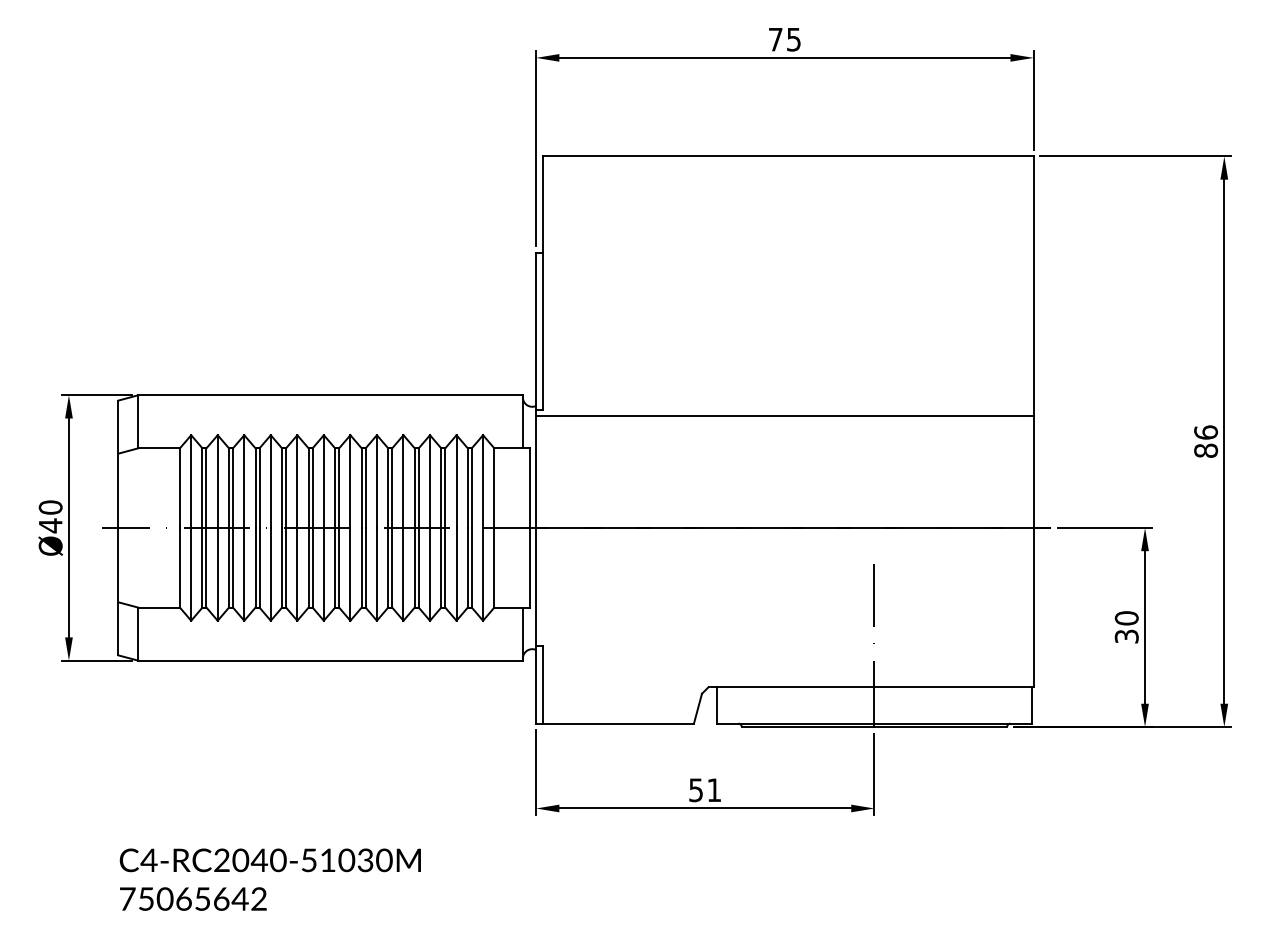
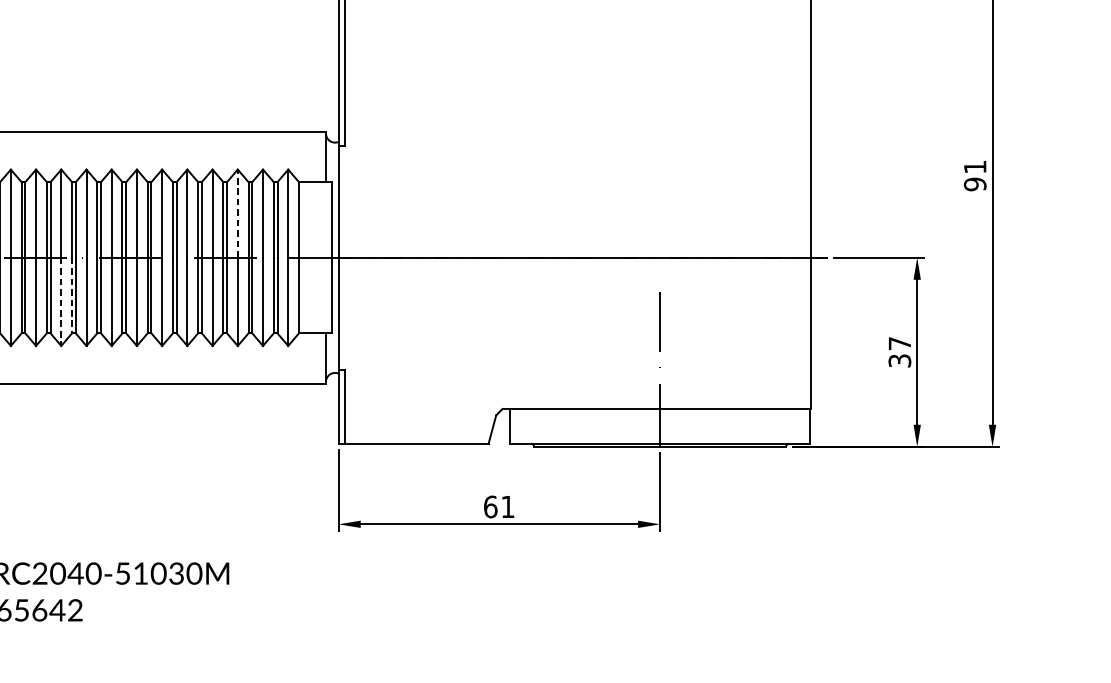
line: (784, 416) -> (574, 151), removed
text: (1206, 441) -> (975, 175), 86 -> 91
line: (430, 481) -> (238, 213), solid -> dashed
line: (255, 567) -> (71, 295), solid -> dashed
line: (244, 574) -> (61, 301), solid -> dashed
text: (1126, 618) -> (899, 343), 30 -> 37
text: (696, 790) -> (491, 507), 51 -> 61

